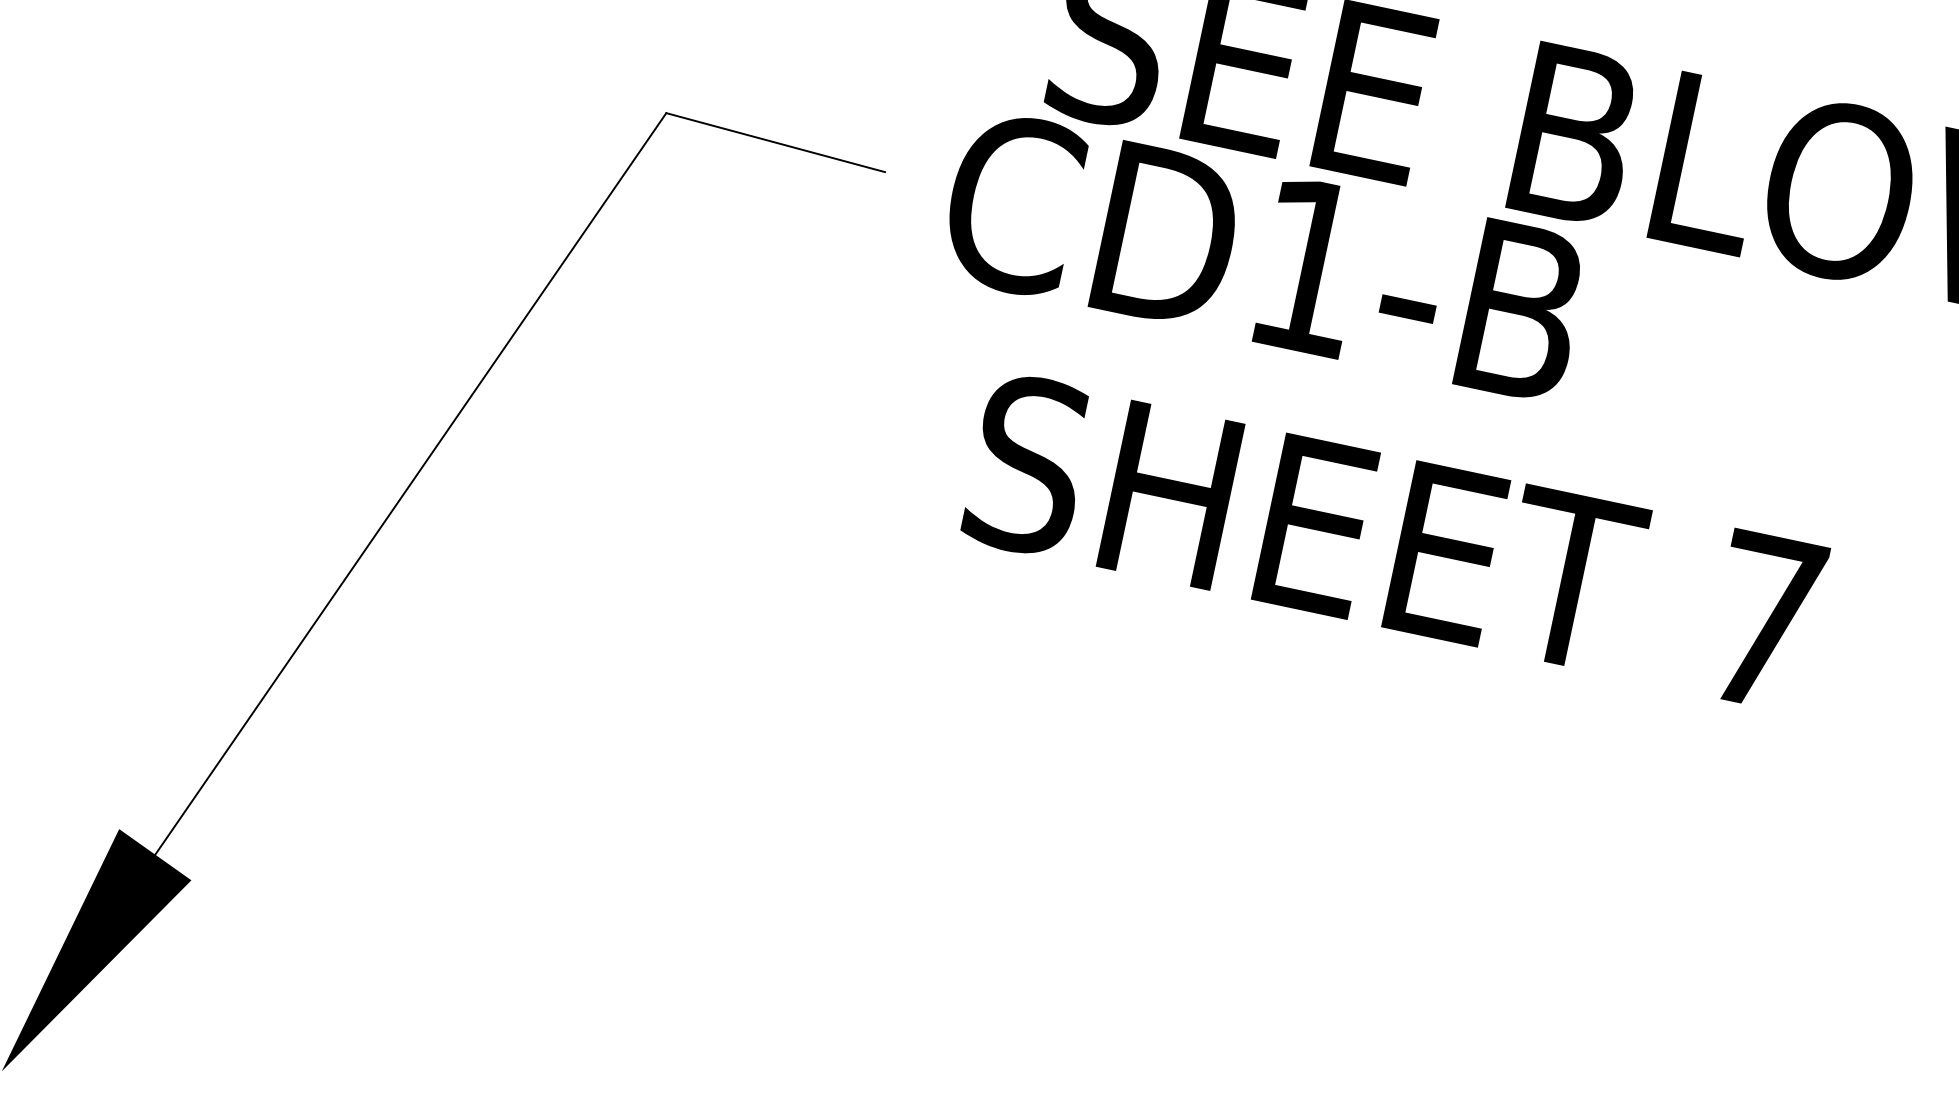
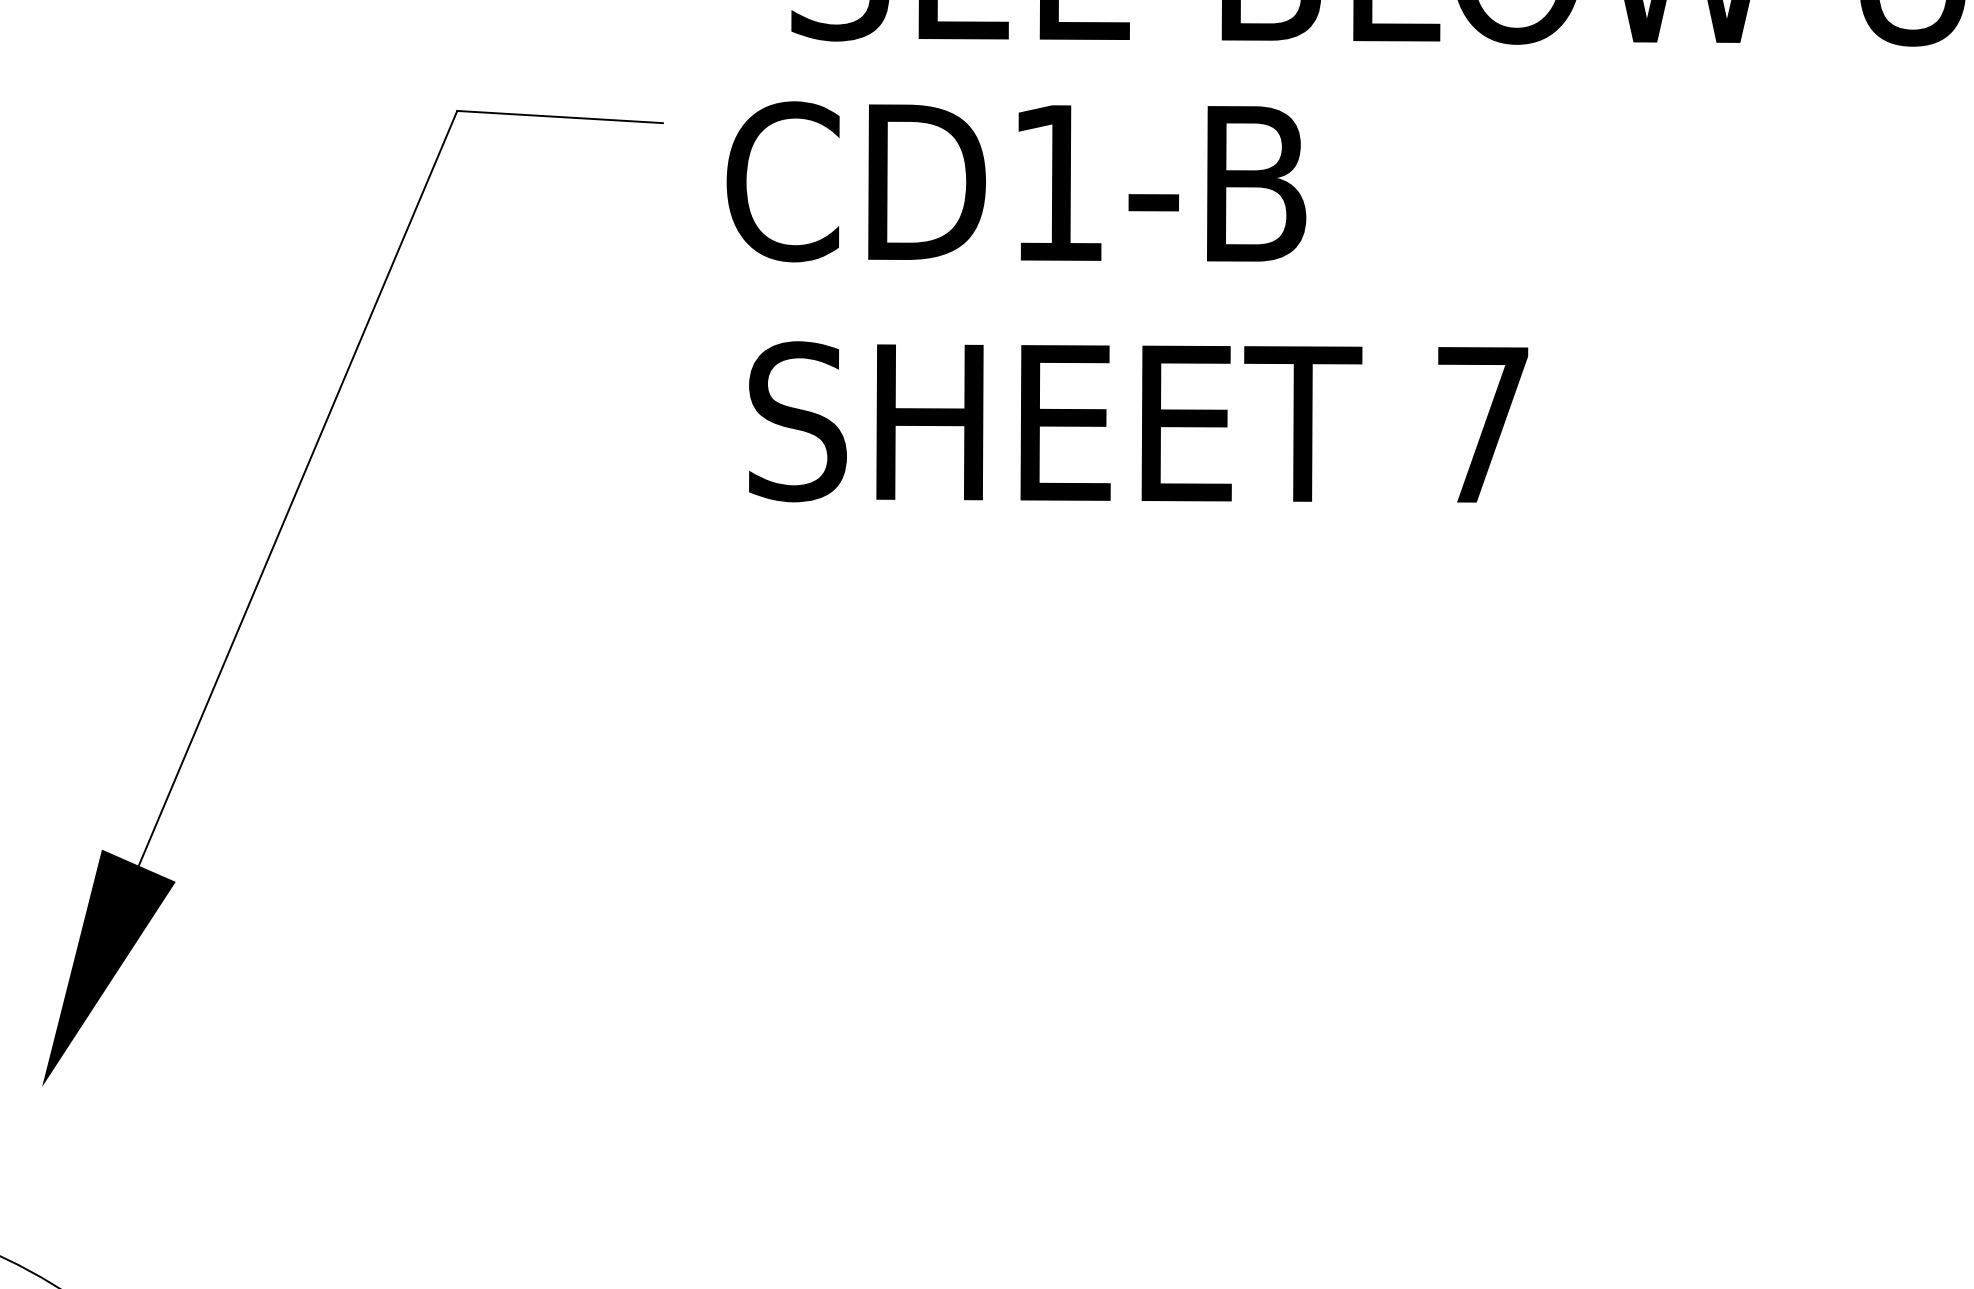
text: (1264, 255) -> (1016, 181), moved
text: (1395, 540) -> (1138, 421), moved

